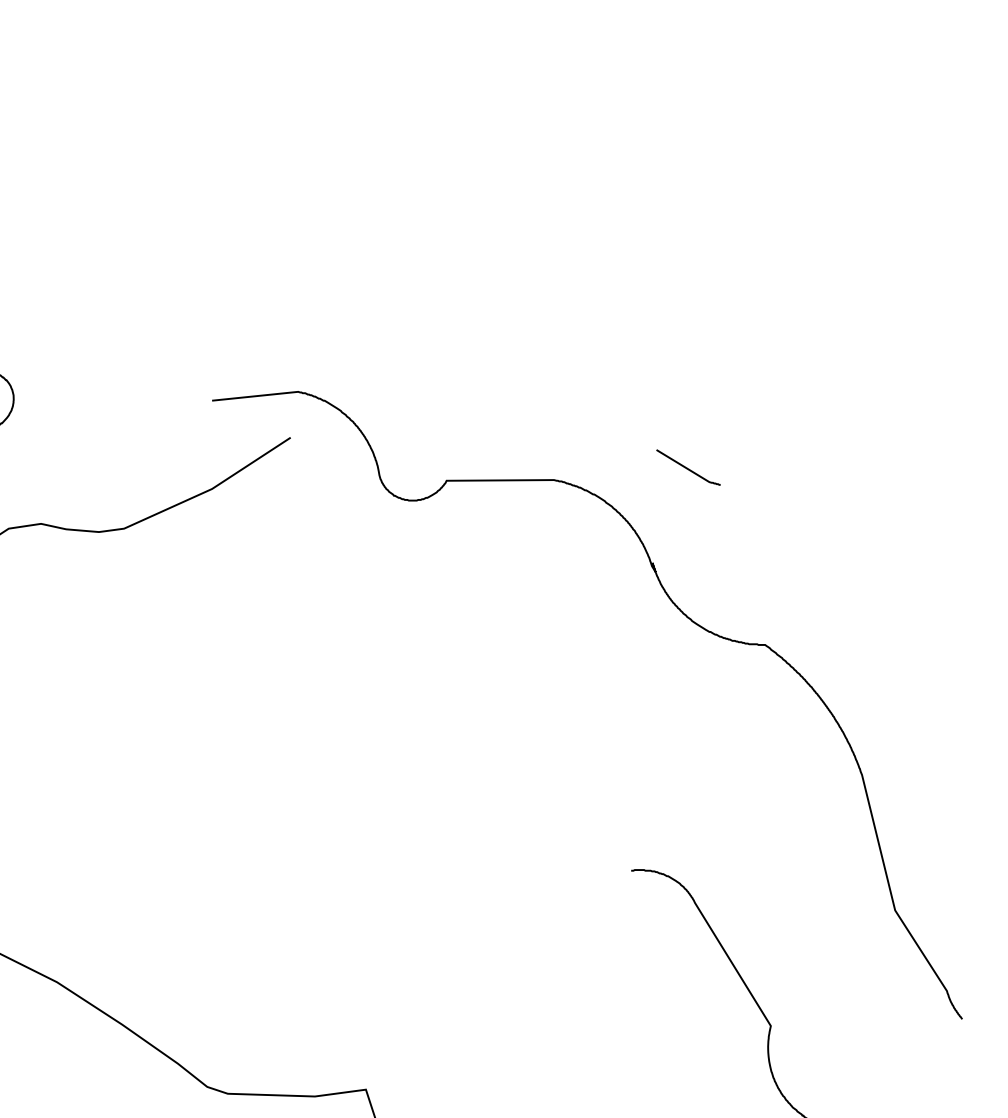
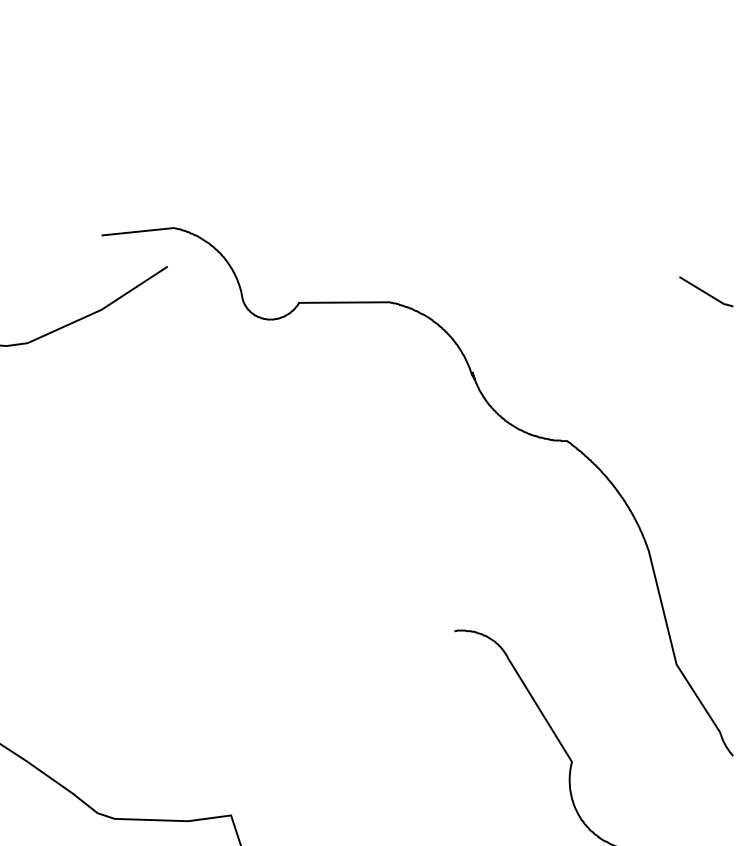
curve: (687, 467) -> (705, 291), moved

